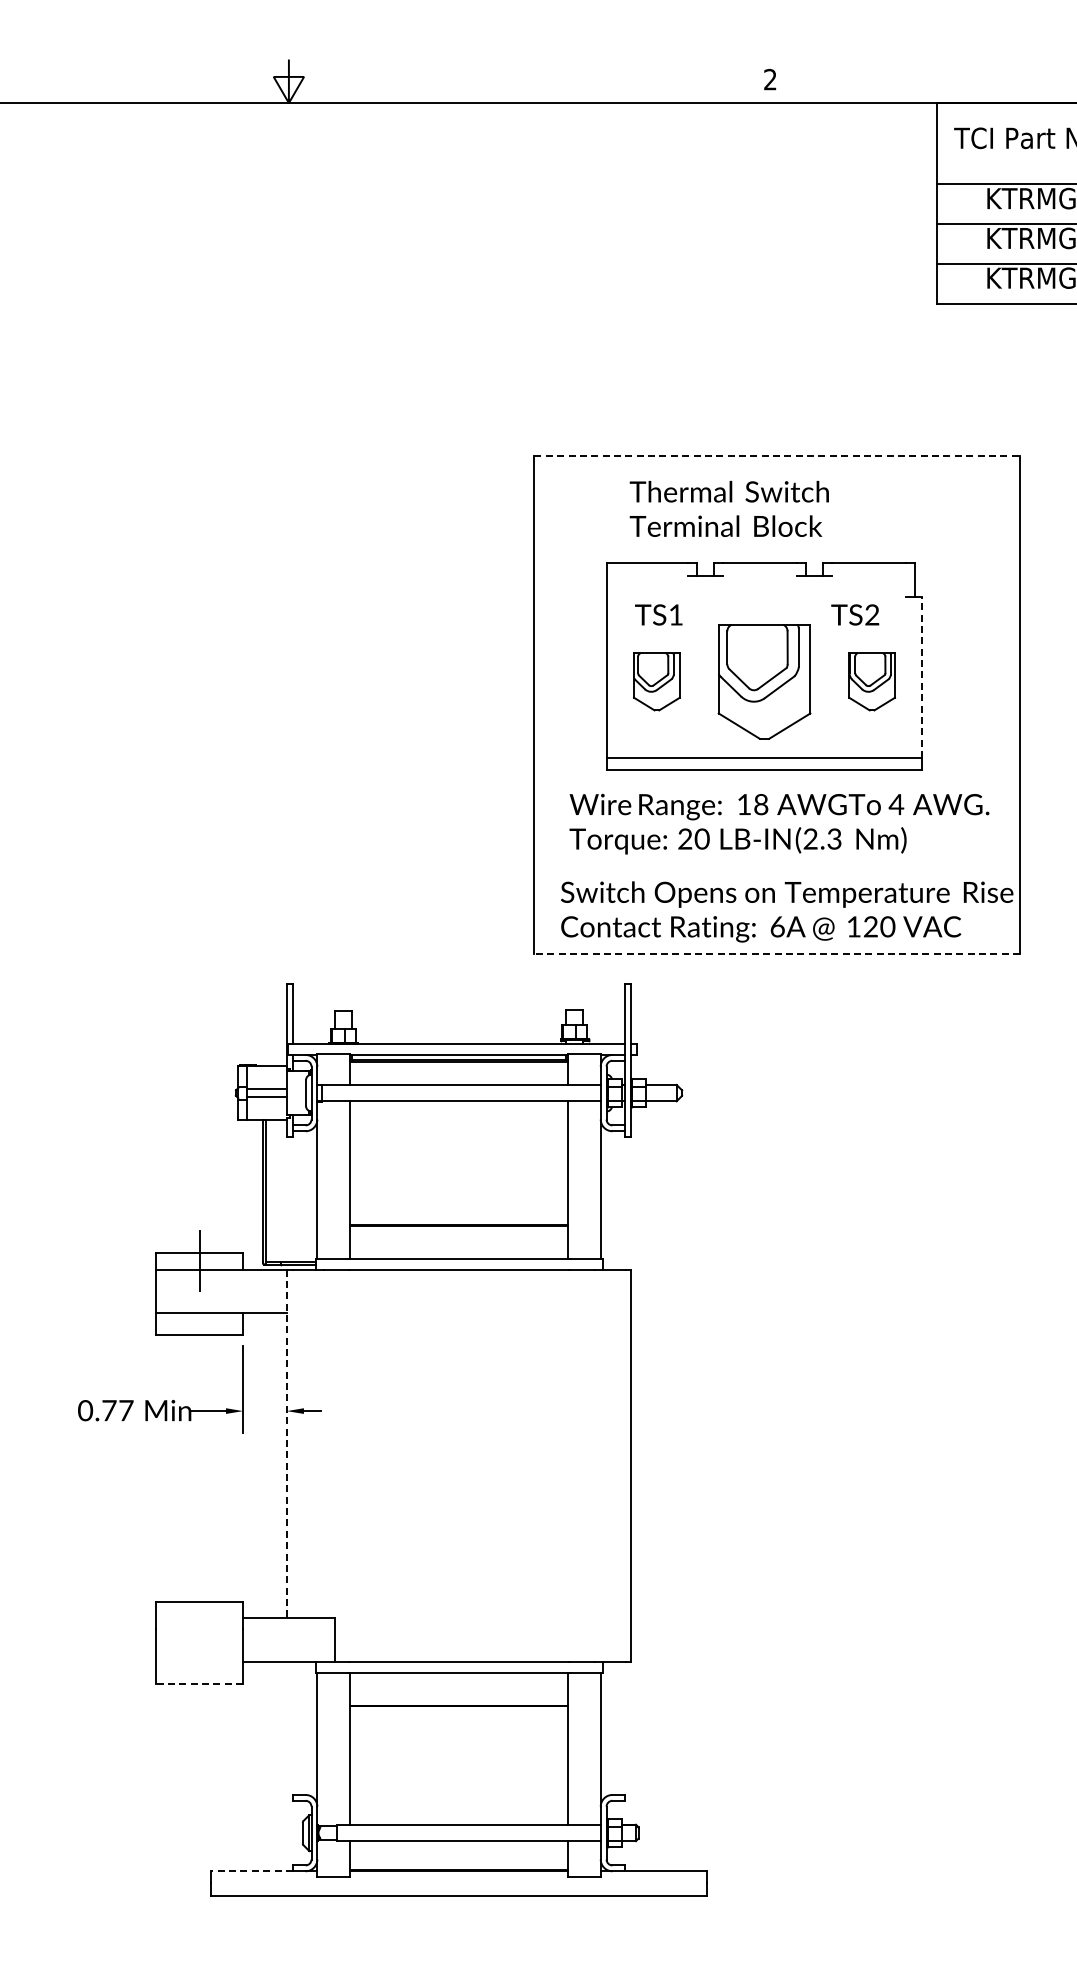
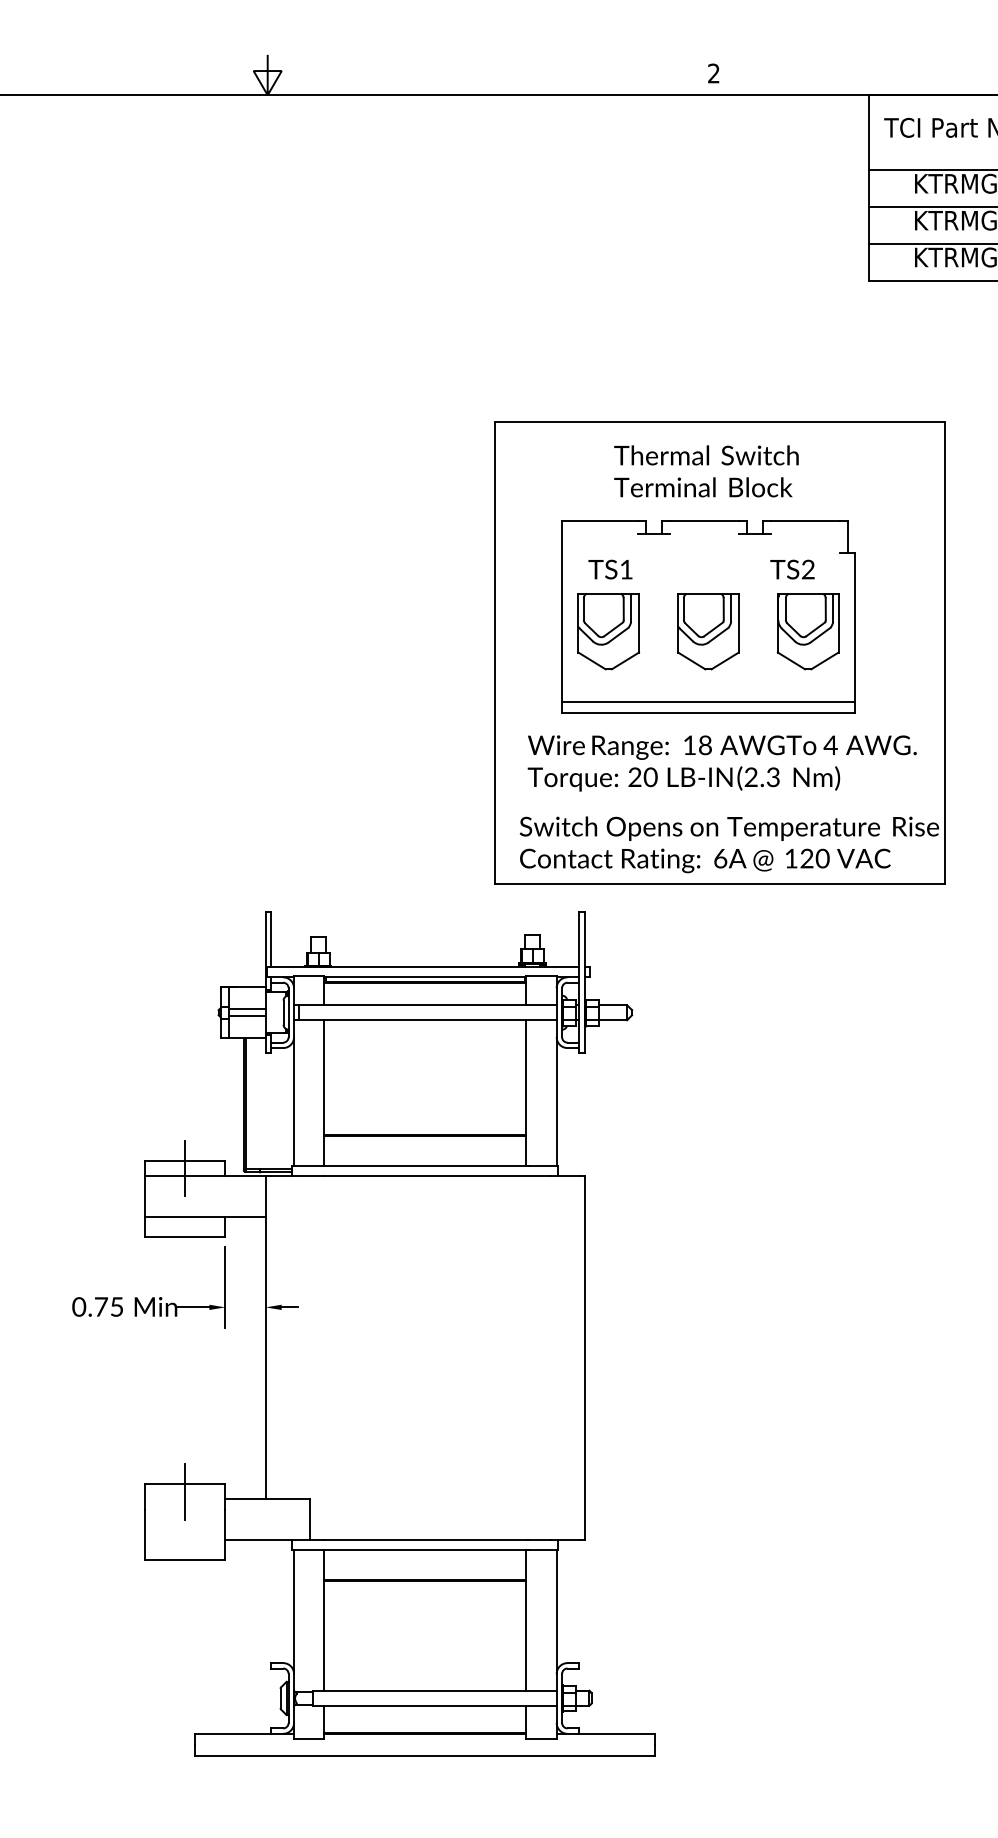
line: (777, 455) -> (720, 421), dashed -> solid
text: (728, 508) -> (705, 470), moved
line: (922, 677) -> (854, 627), dashed -> solid
part: (656, 681) -> (608, 631), size x1.43
part: (764, 681) -> (708, 631), size x0.71
part: (871, 681) -> (807, 631), size x1.43
line: (777, 954) -> (720, 884), dashed -> solid
text: (126, 1410) -> (117, 1306), 0.77 -> 0.75
line: (286, 1444) -> (265, 1338), dashed -> solid
line: (199, 1609) -> (184, 1491), added
line: (199, 1683) -> (184, 1559), dashed -> solid
line: (251, 1871) -> (233, 1734), dashed -> solid

